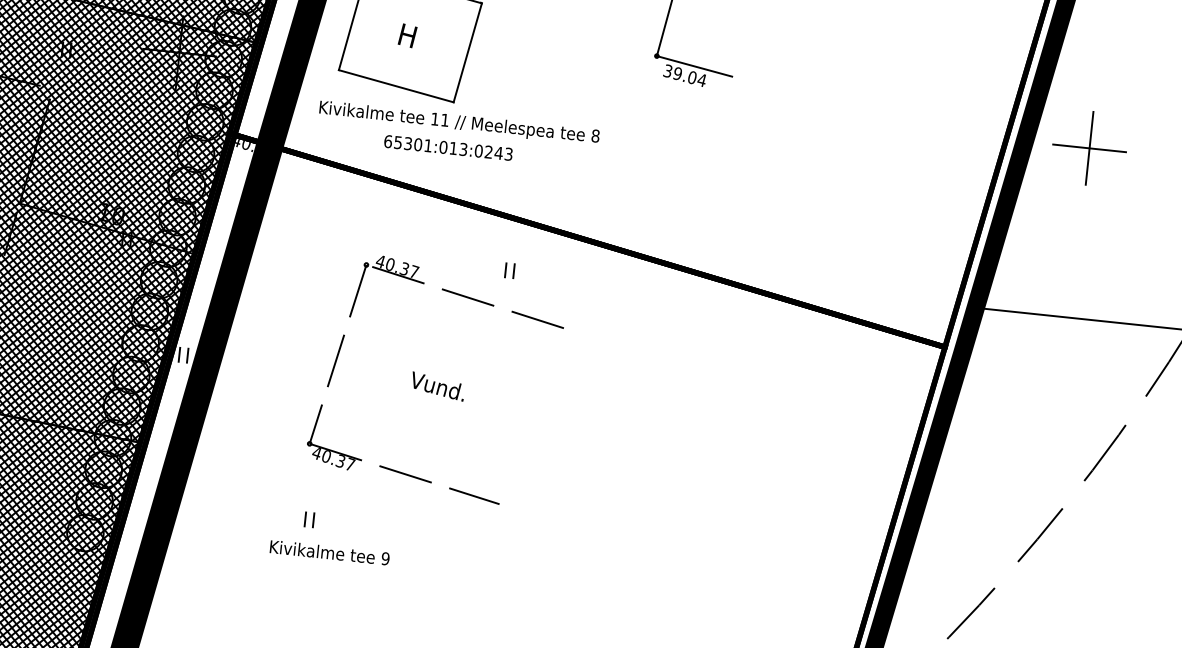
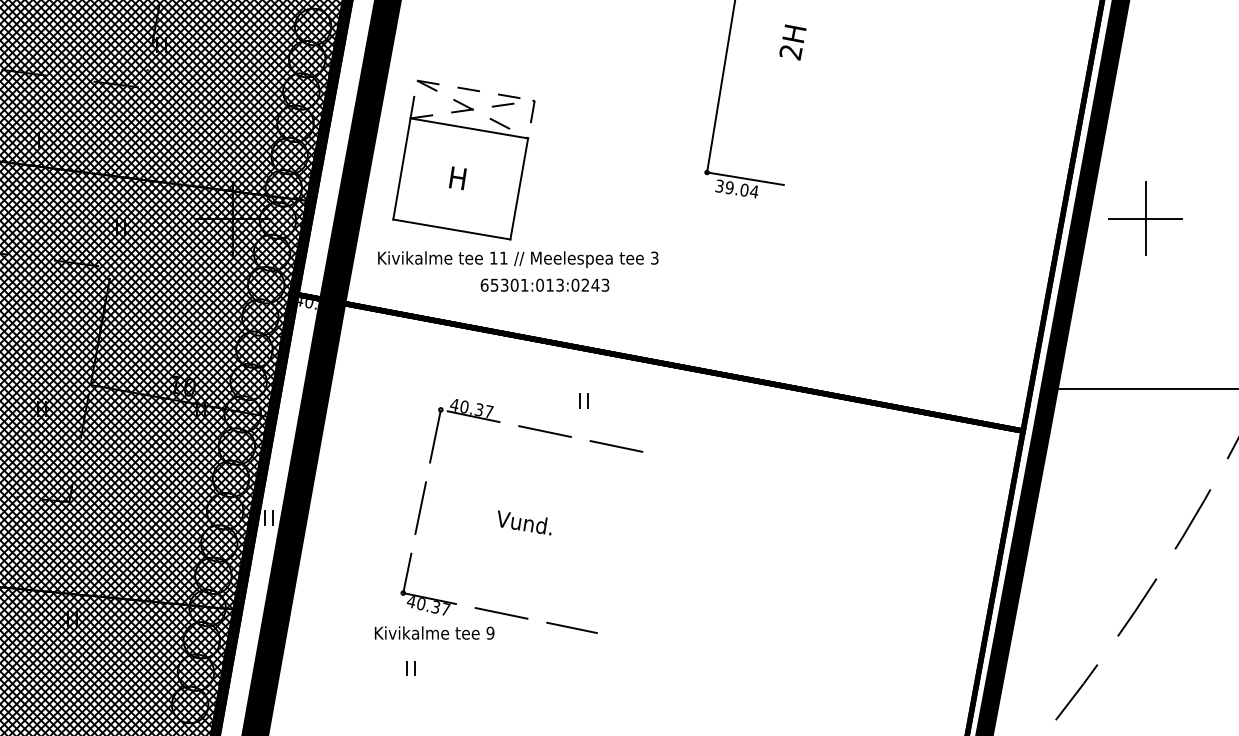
text: (595, 135) -> (654, 257), 8 -> 3
text: (448, 147) -> (544, 284), moved
text: (329, 552) -> (434, 632), moved

